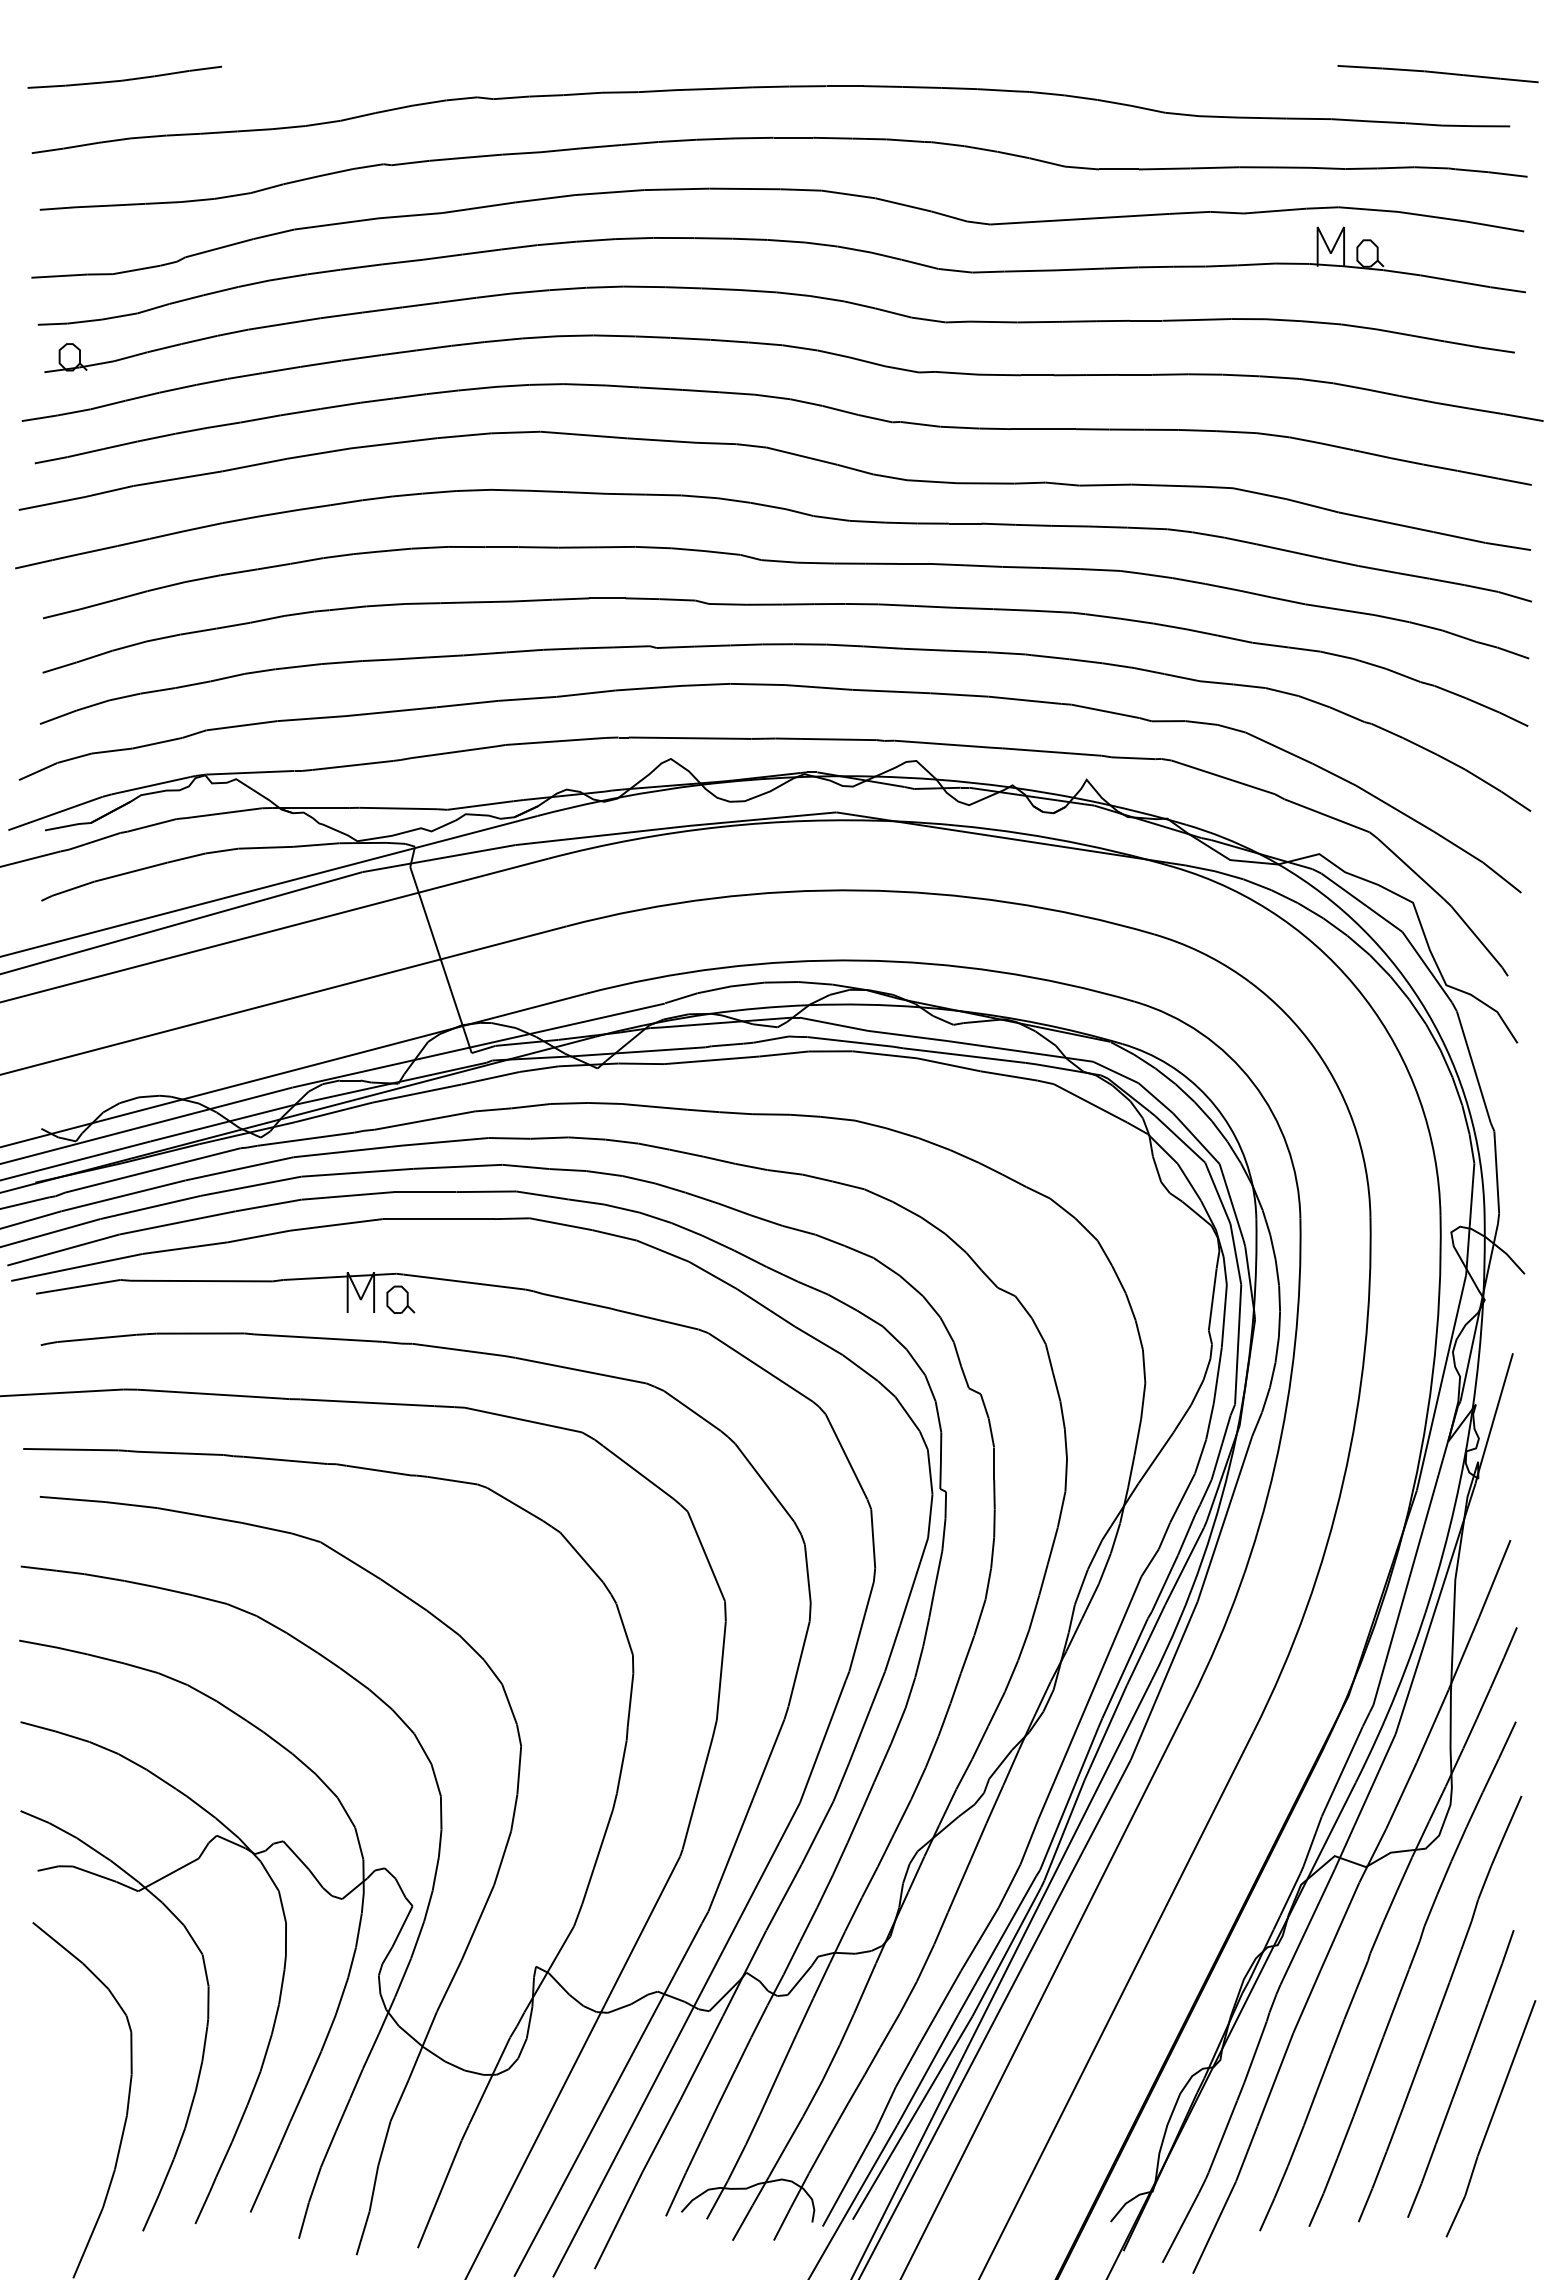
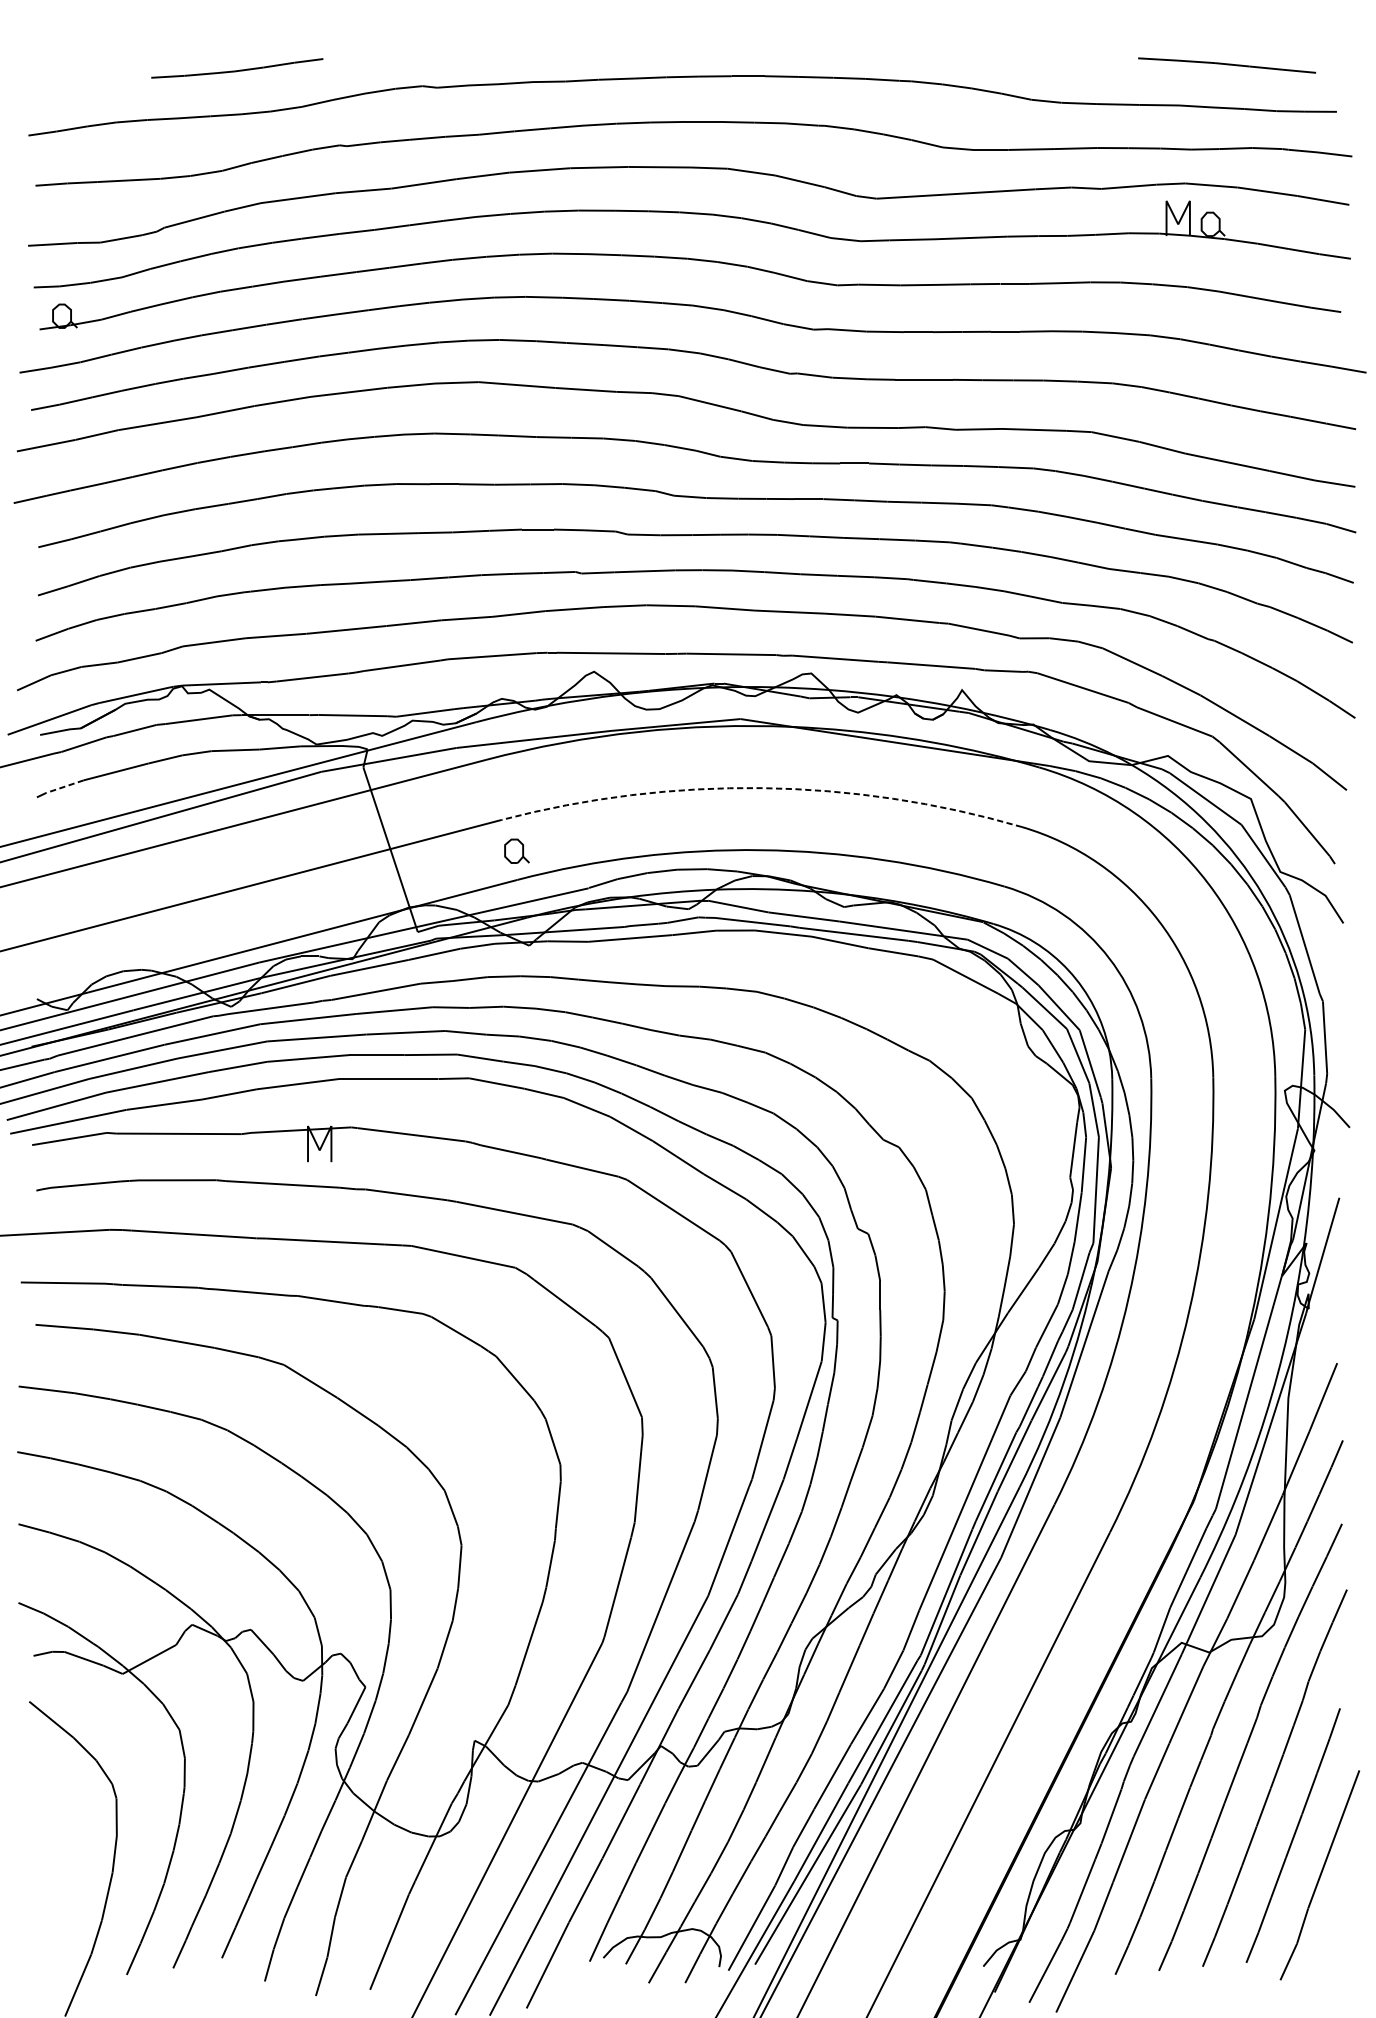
part: (1437, 74) -> (1226, 65), moved
part: (124, 76) -> (237, 67), moved
line: (72, 888) -> (64, 786), solid -> dashed
line: (860, 890) -> (761, 788), solid -> dashed
part: (400, 1299) -> (516, 851), moved

